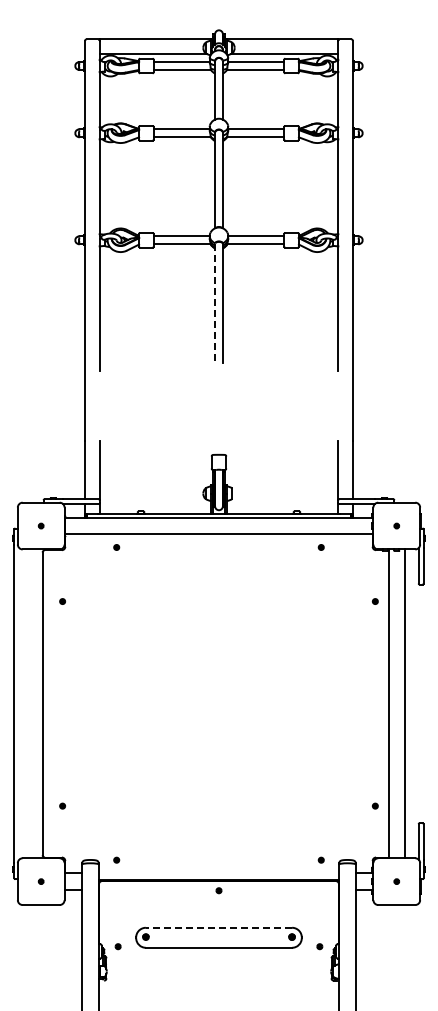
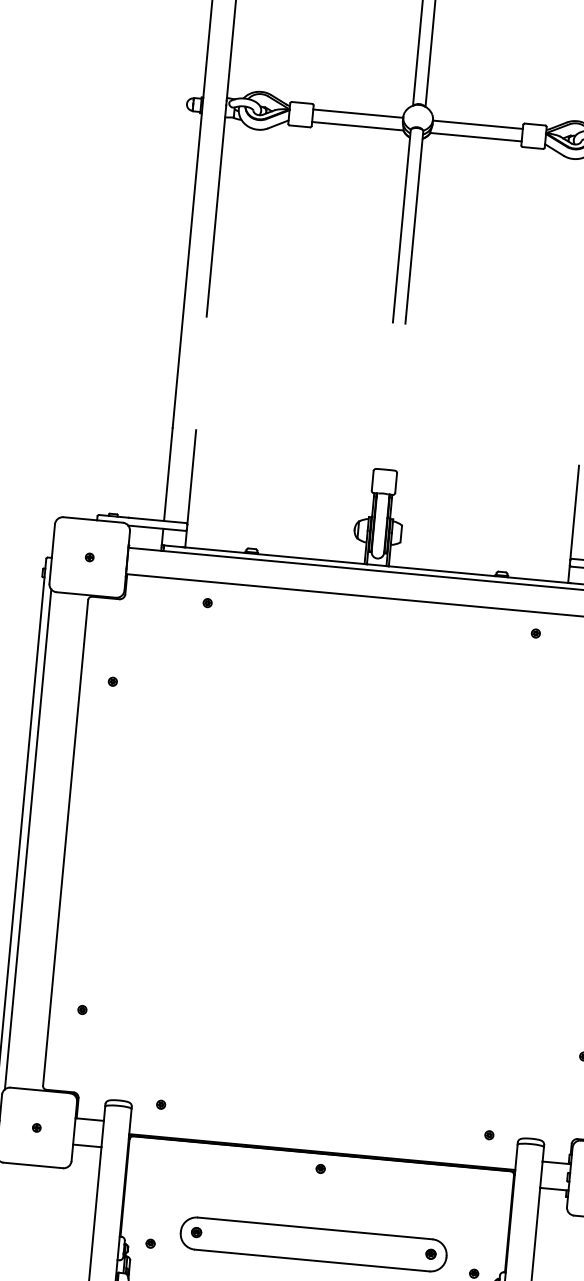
line: (215, 303) -> (402, 226), dashed -> solid
line: (19, 703) -> (28, 838), added
line: (218, 927) -> (314, 1227), dashed -> solid

